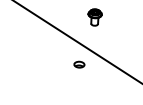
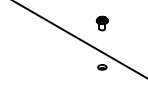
part: (79, 64) -> (102, 67), moved

